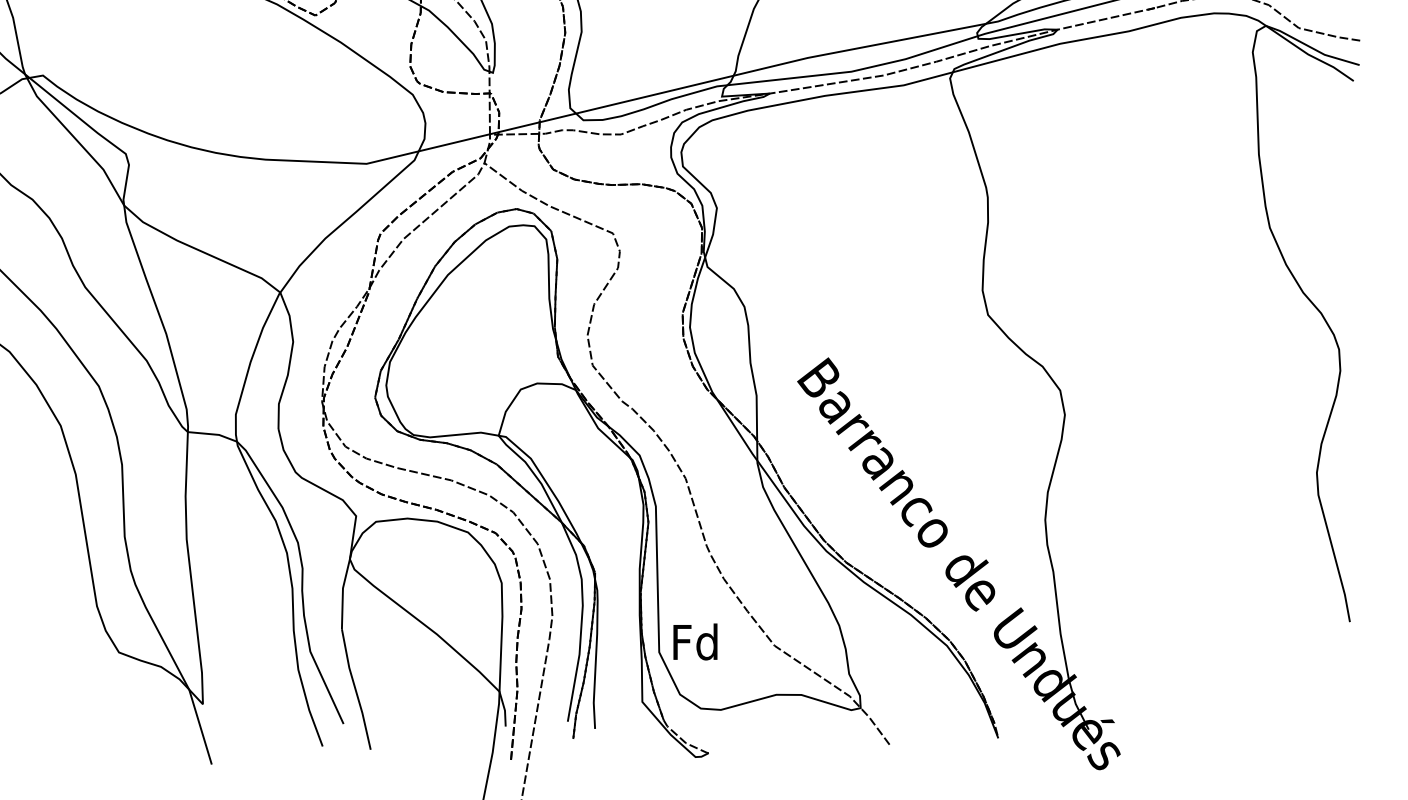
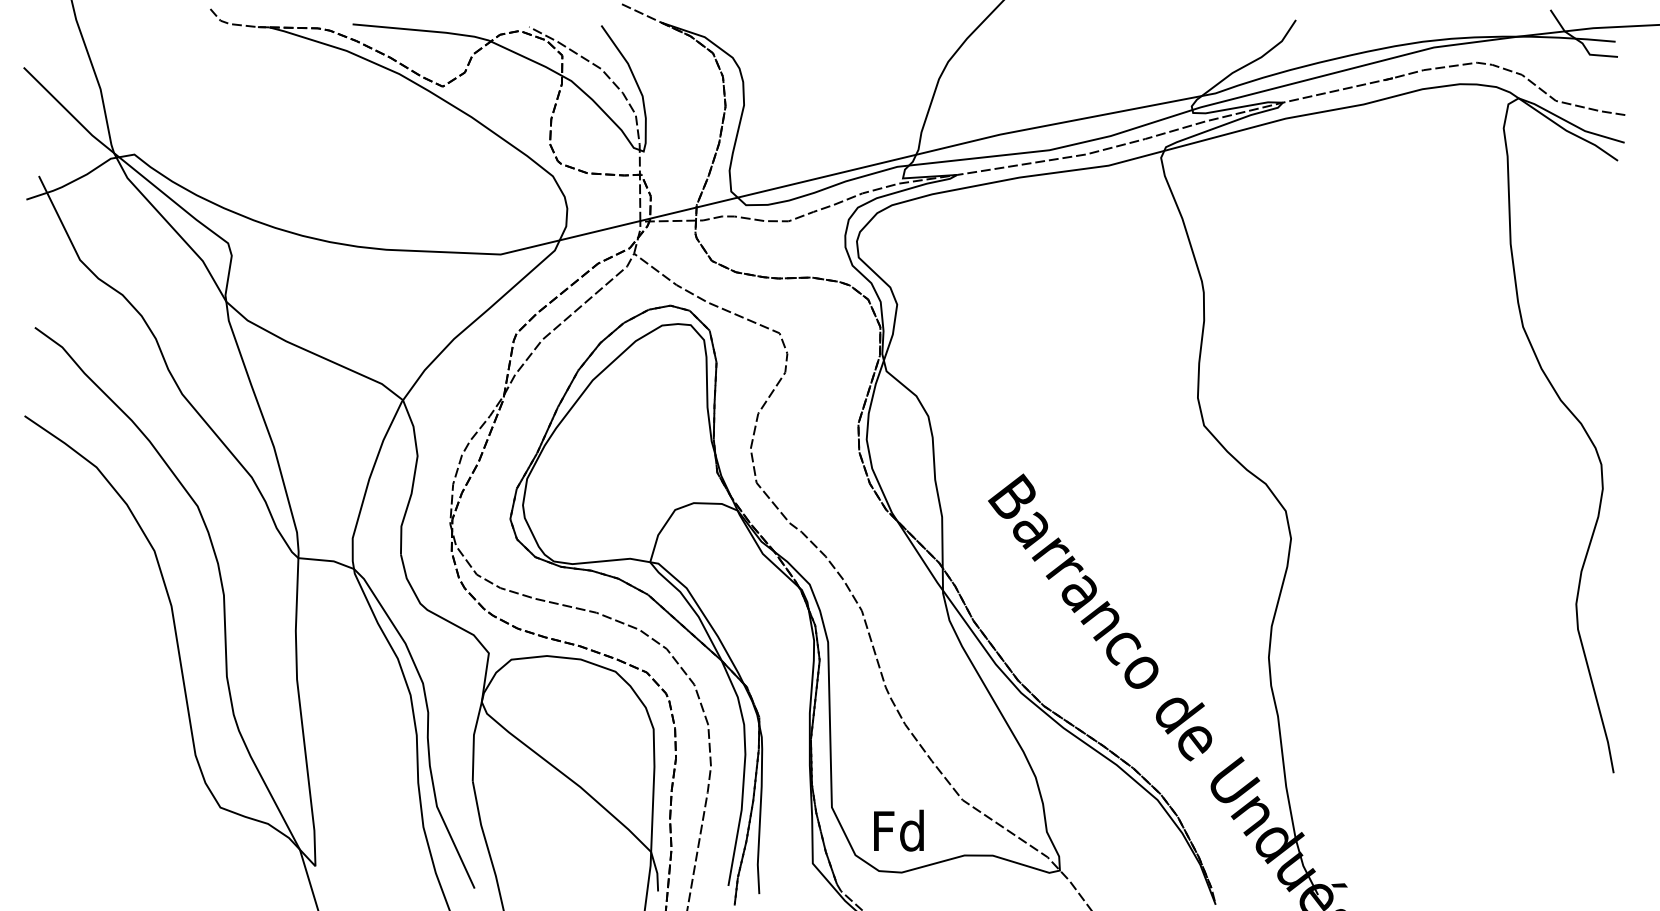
text: (695, 641) -> (898, 830), moved

